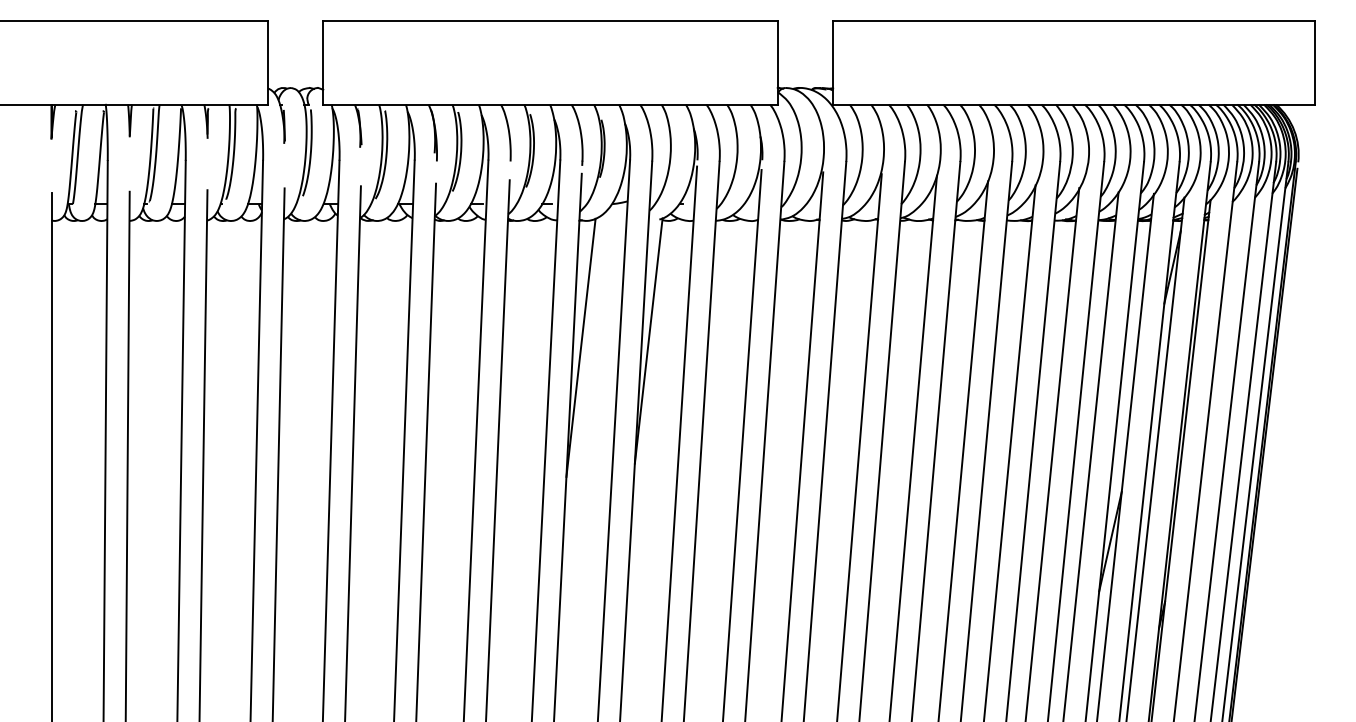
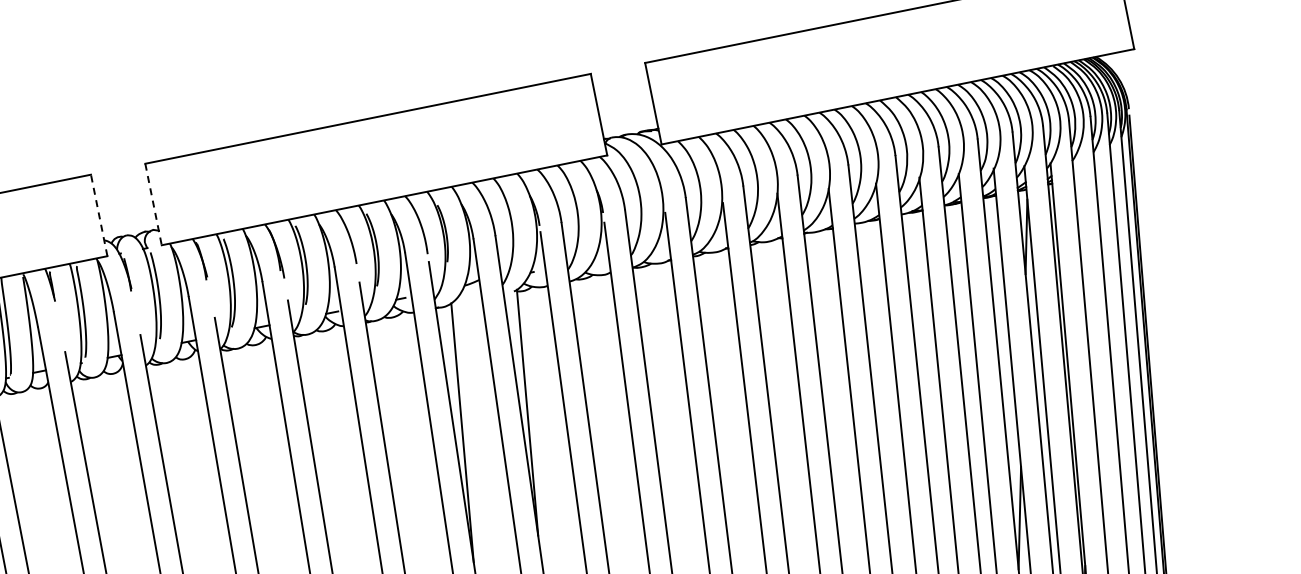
line: (267, 63) -> (98, 216), solid -> dashed
line: (323, 63) -> (153, 204), solid -> dashed

